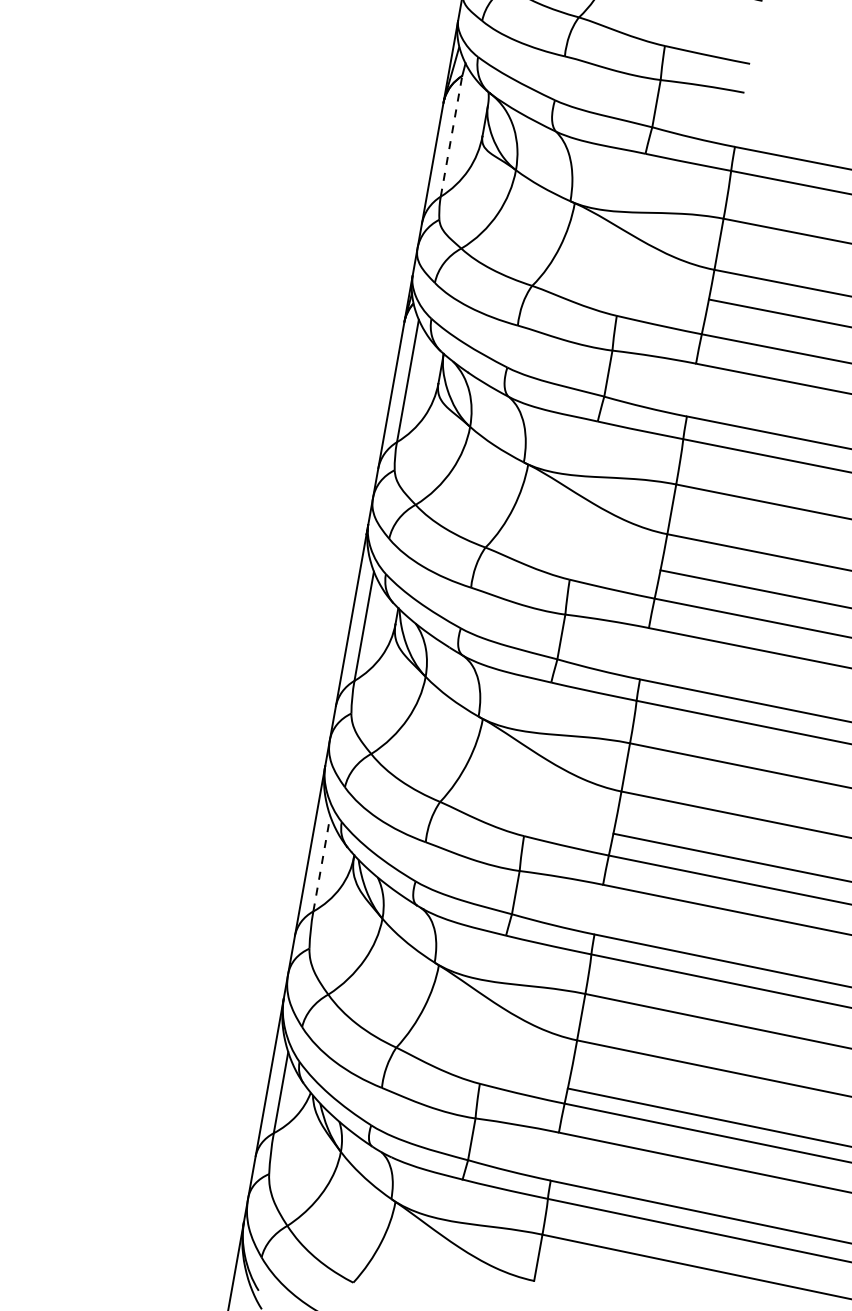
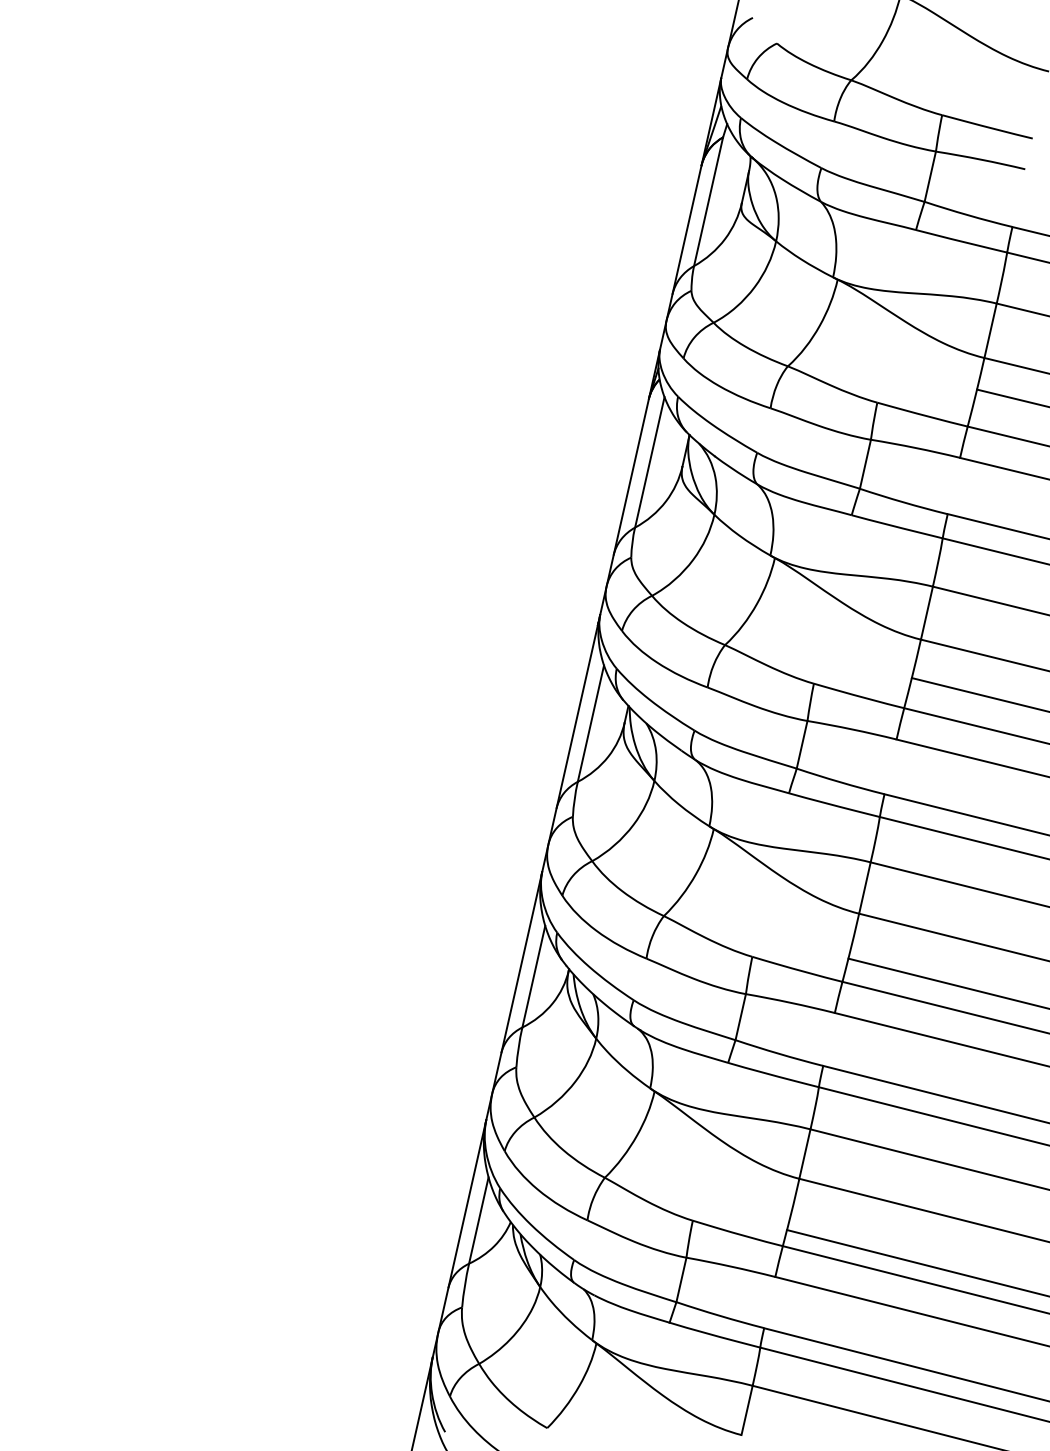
line: (451, 136) -> (708, 201), dashed -> solid
line: (321, 863) -> (533, 976), dashed -> solid

